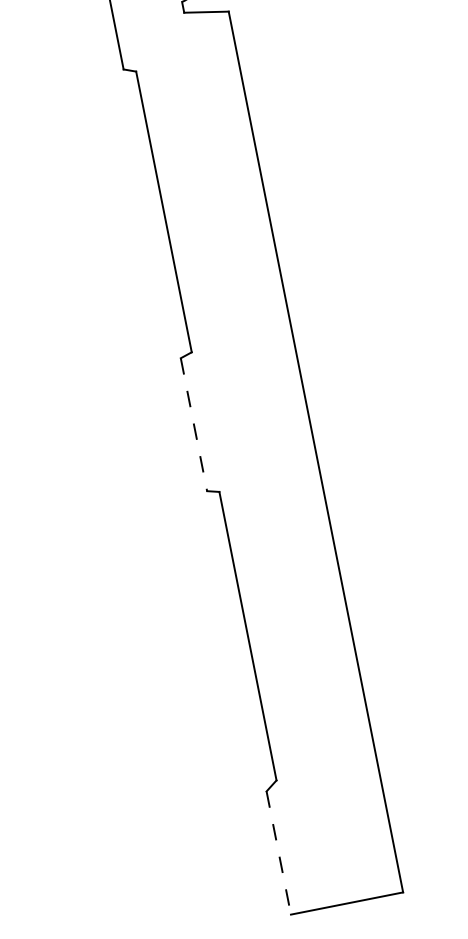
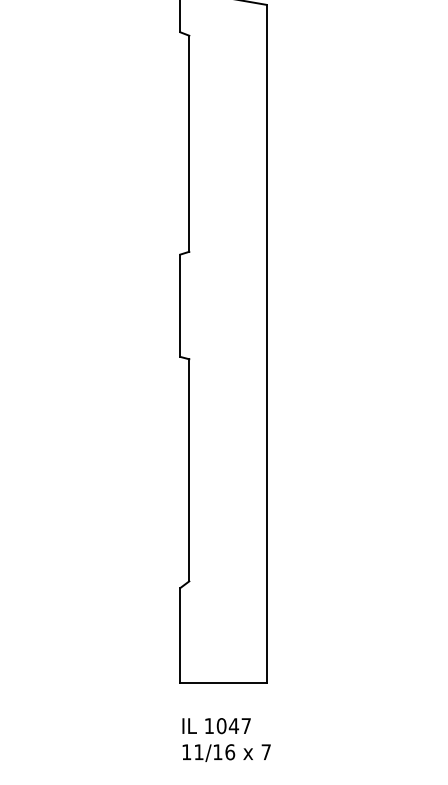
line: (194, 425) -> (180, 306), dashed -> solid
line: (279, 853) -> (180, 635), dashed -> solid

